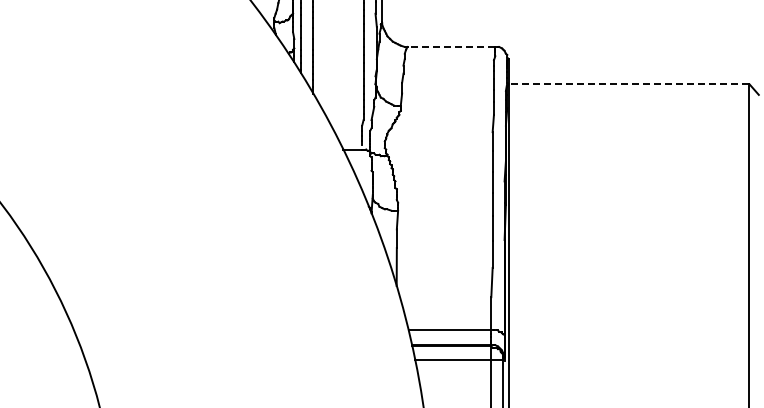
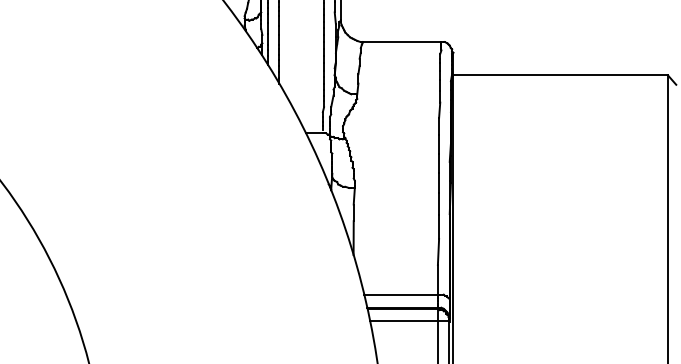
line: (451, 47) -> (402, 42), dashed -> solid
line: (628, 84) -> (560, 75), dashed -> solid

